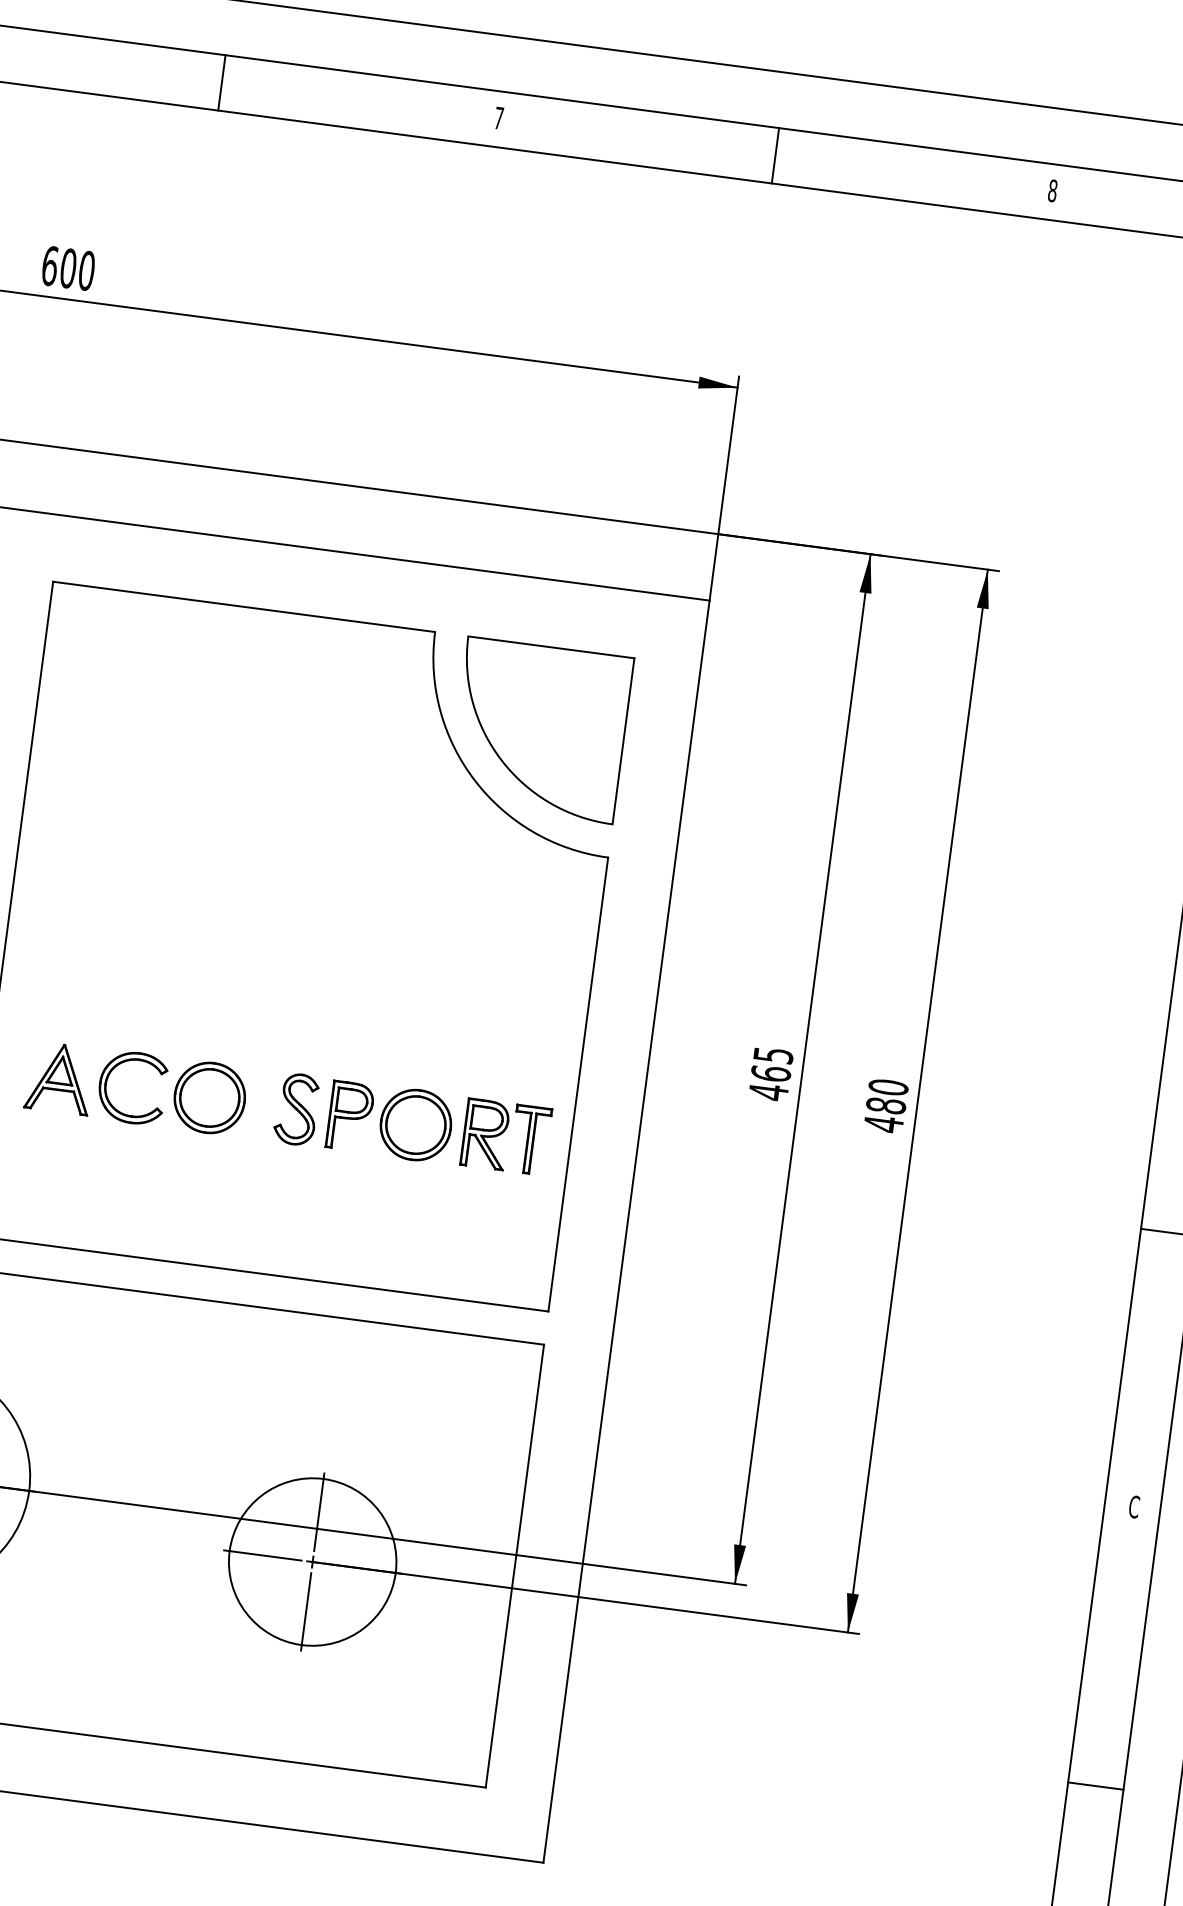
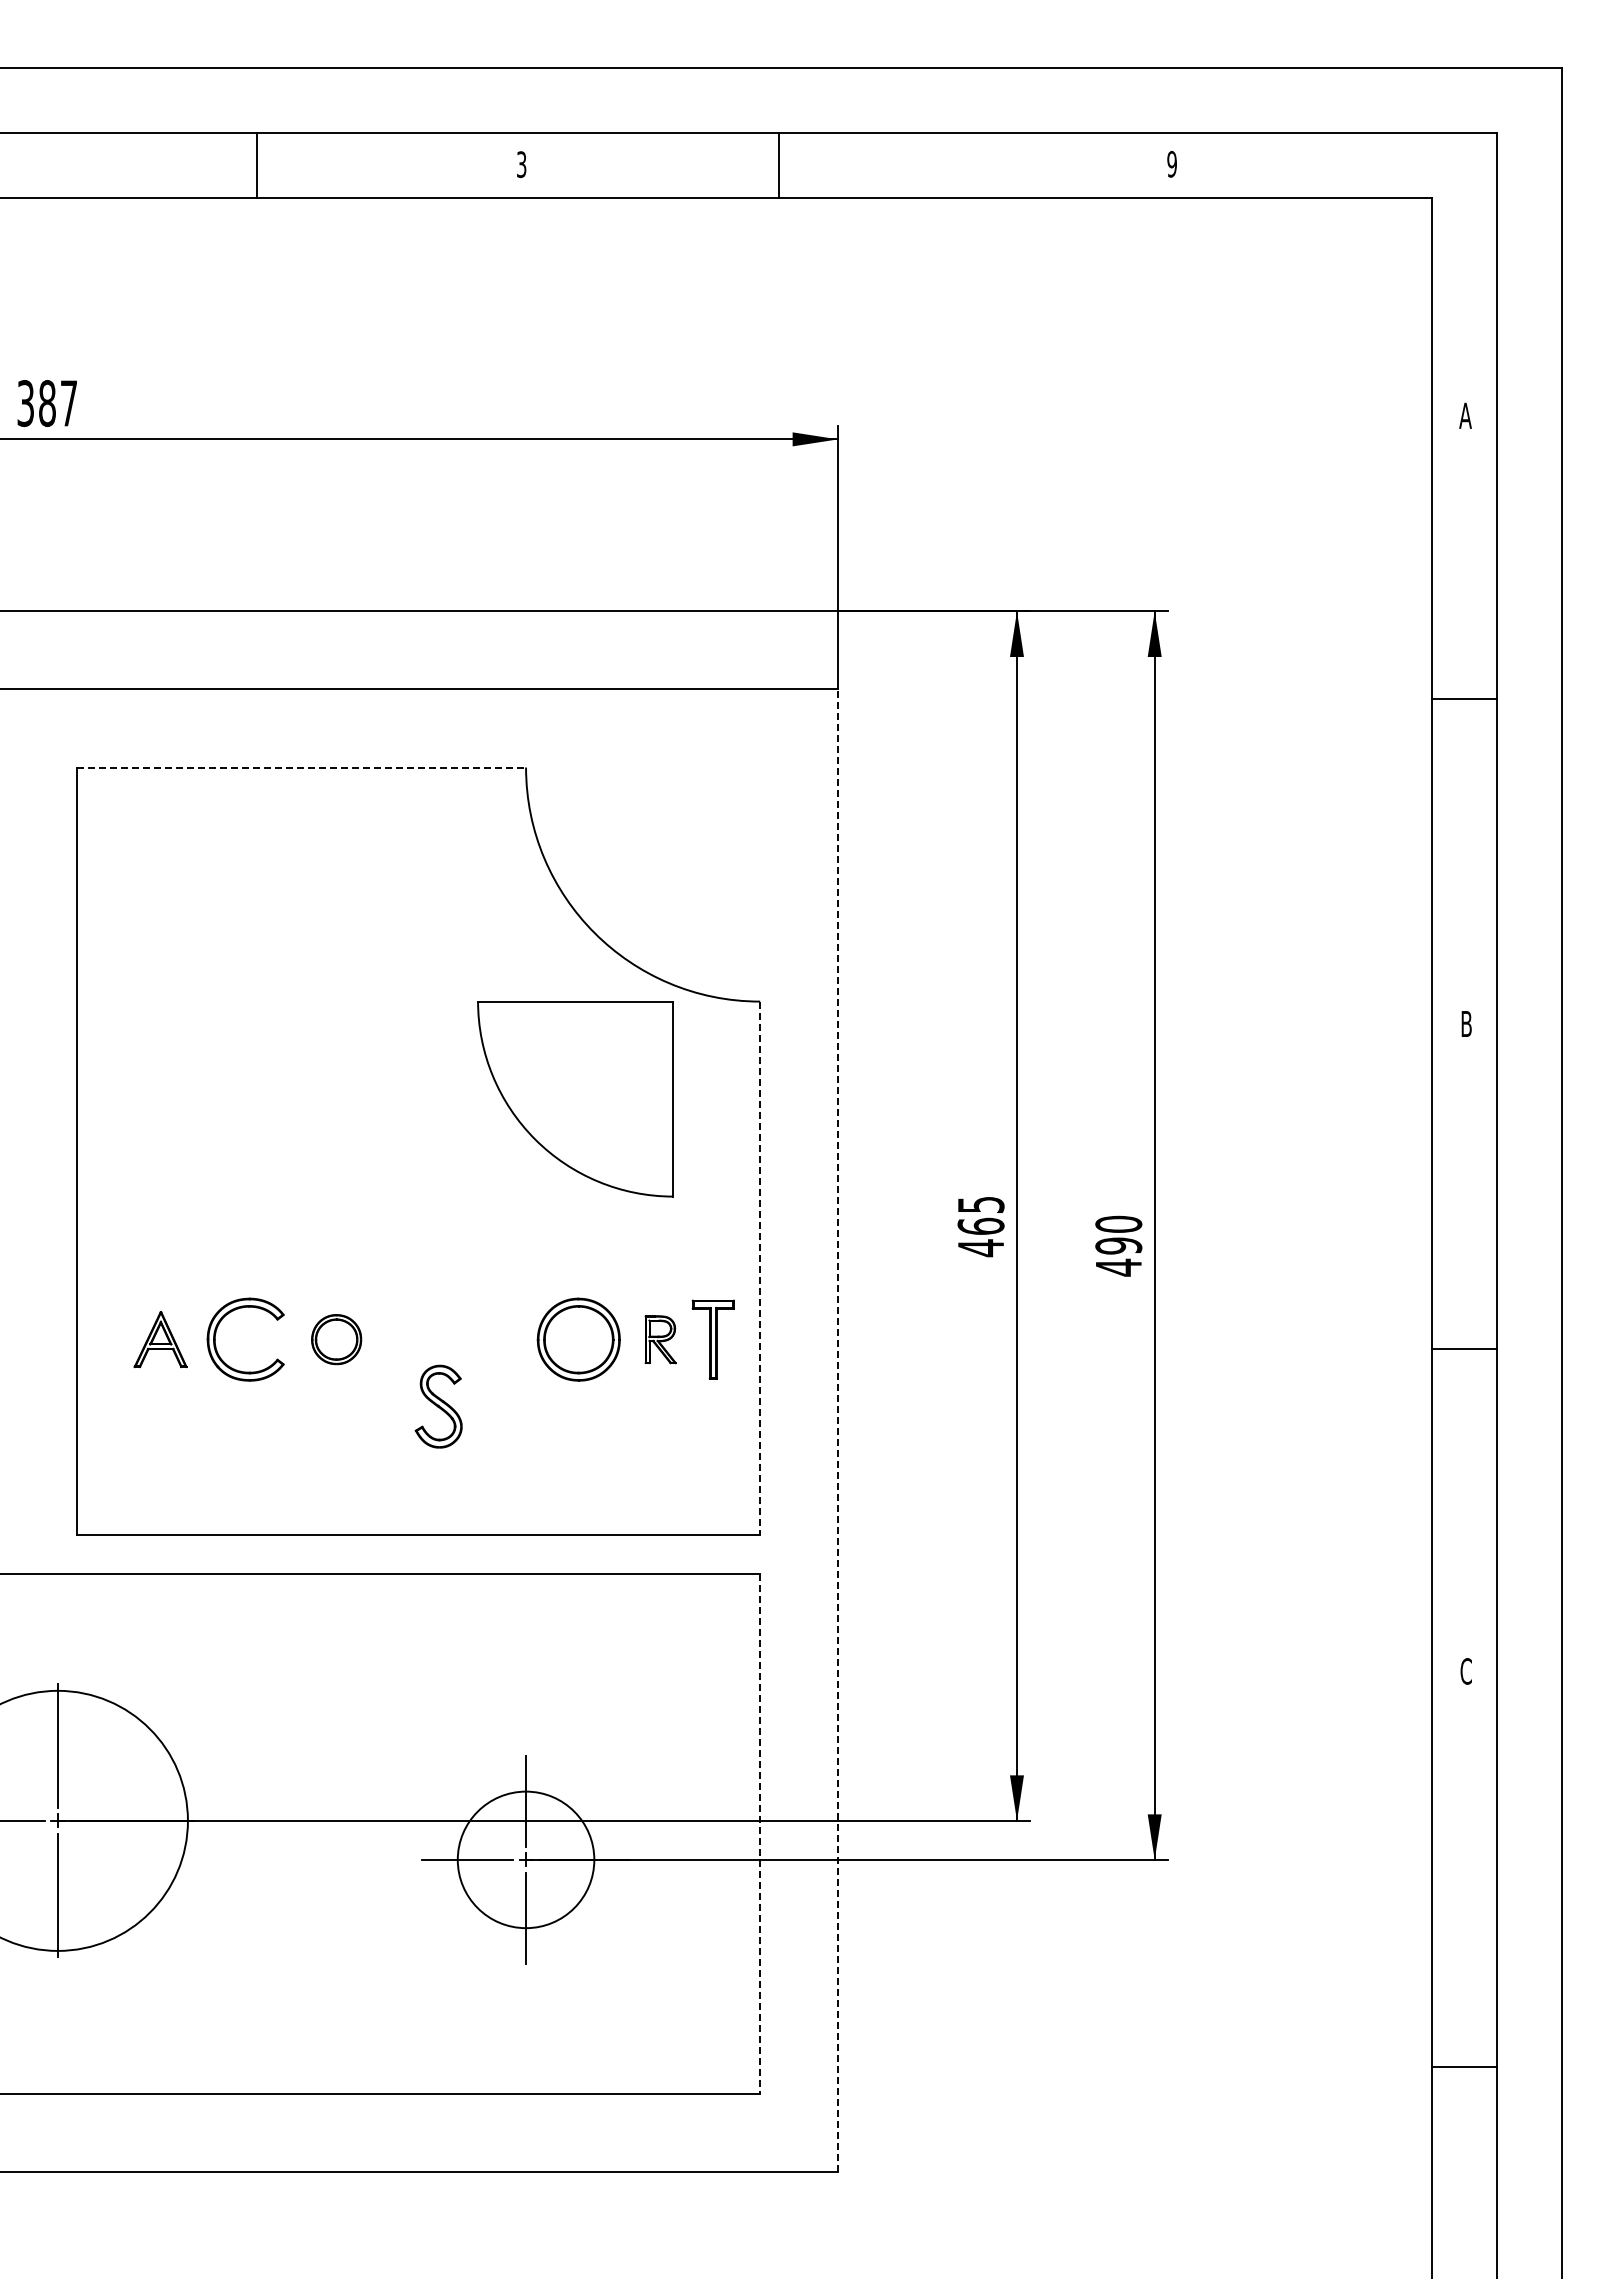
line: (222, 82) -> (257, 165), moved
text: (498, 118) -> (521, 164), 7 -> 3
line: (775, 155) -> (778, 165), moved
text: (1052, 191) -> (1171, 164), 8 -> 9
text: (68, 268) -> (47, 403), 600 -> 387
line: (244, 606) -> (302, 767), solid -> dashed
part: (540, 730) -> (575, 1099), moved
part: (59, 1078) -> (160, 1339), size x0.7
line: (578, 1084) -> (760, 1268), solid -> dashed
part: (209, 1097) -> (336, 1339), size x0.6
text: (885, 1105) -> (1118, 1245), 480 -> 490
part: (296, 1109) -> (438, 1406), moved
part: (350, 1116) -> (501, 1339), removed
part: (485, 1134) -> (660, 1339), size x0.6
line: (626, 1231) -> (838, 1430), solid -> dashed
circle: (312, 1561) -> (525, 1859), size x0.7
line: (515, 1566) -> (760, 1834), solid -> dashed
line: (1095, 1785) -> (1463, 2066), moved

